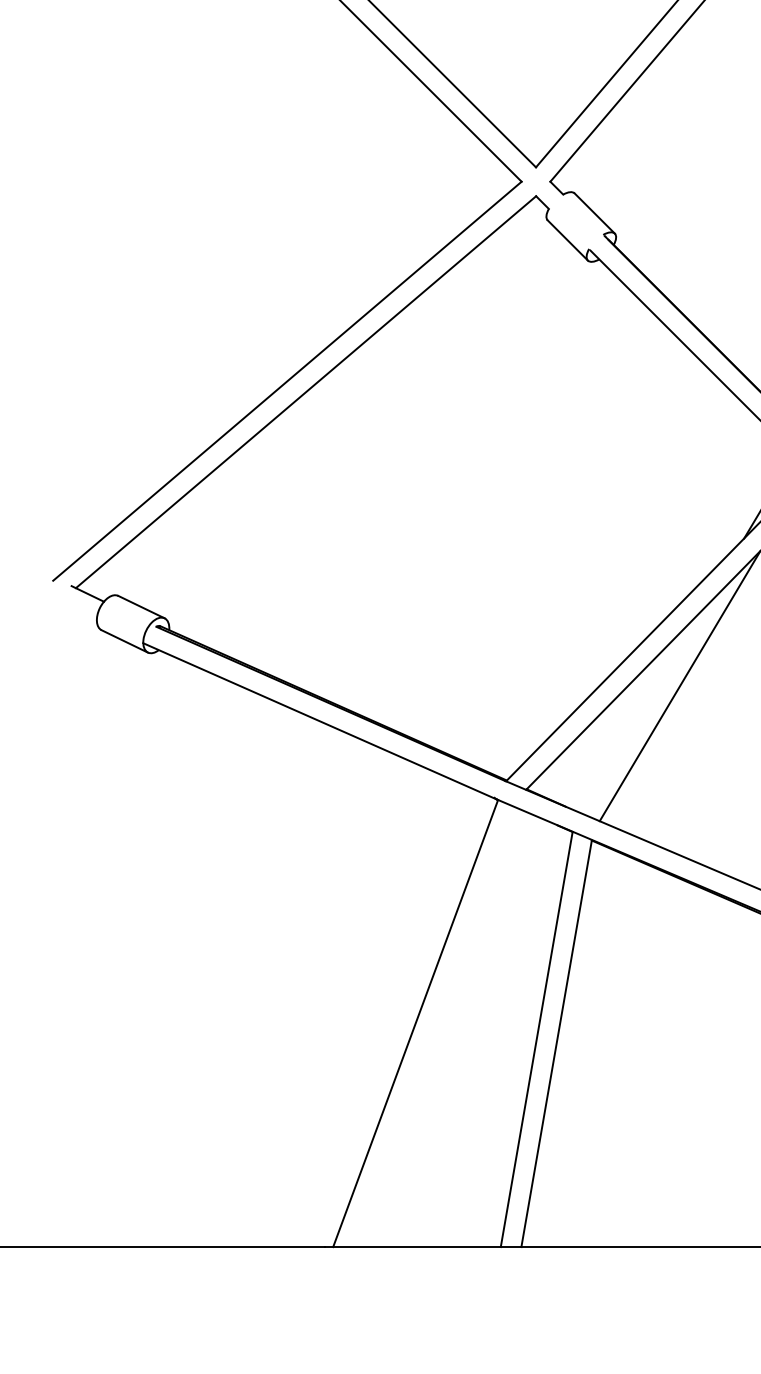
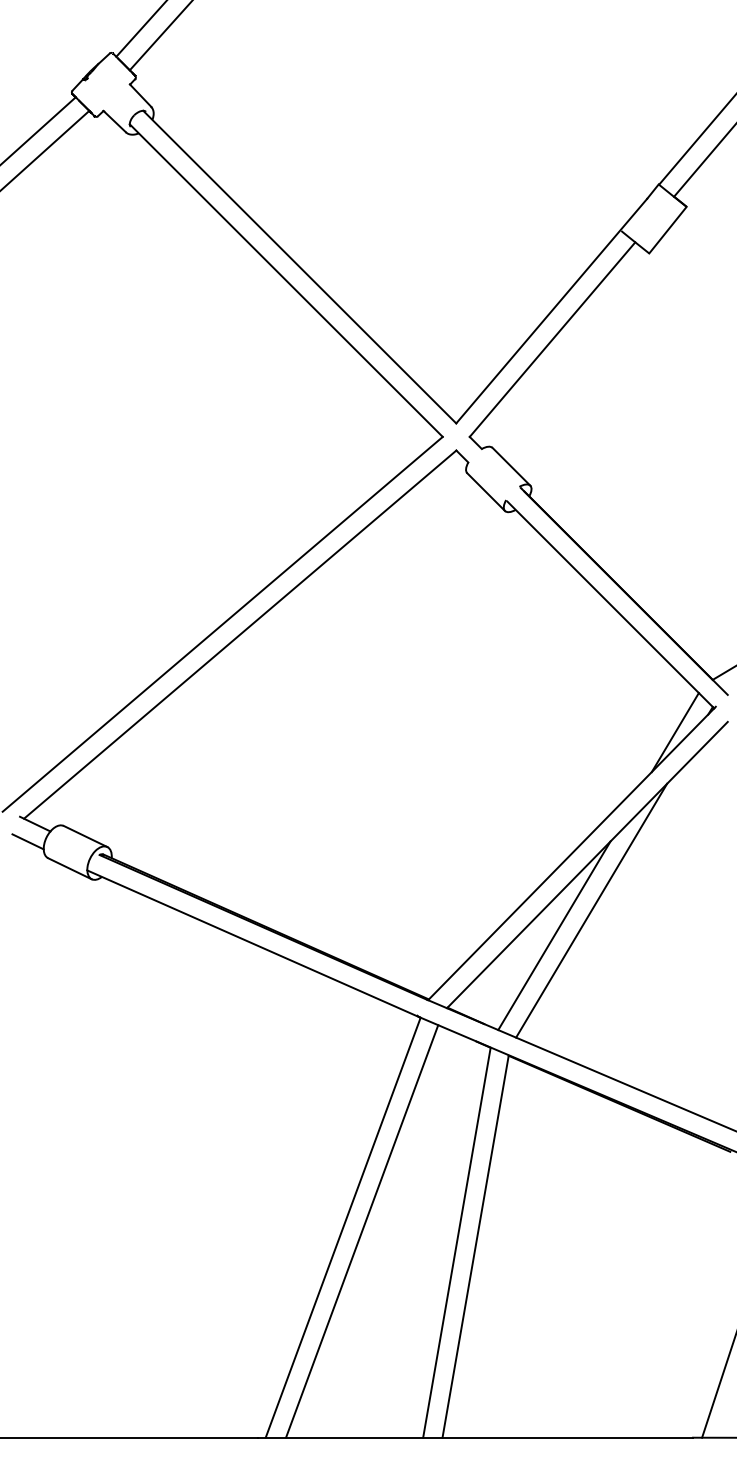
line: (79, 612) -> (27, 841), added
line: (640, 712) -> (554, 935), added
line: (436, 1027) -> (362, 1231), added

